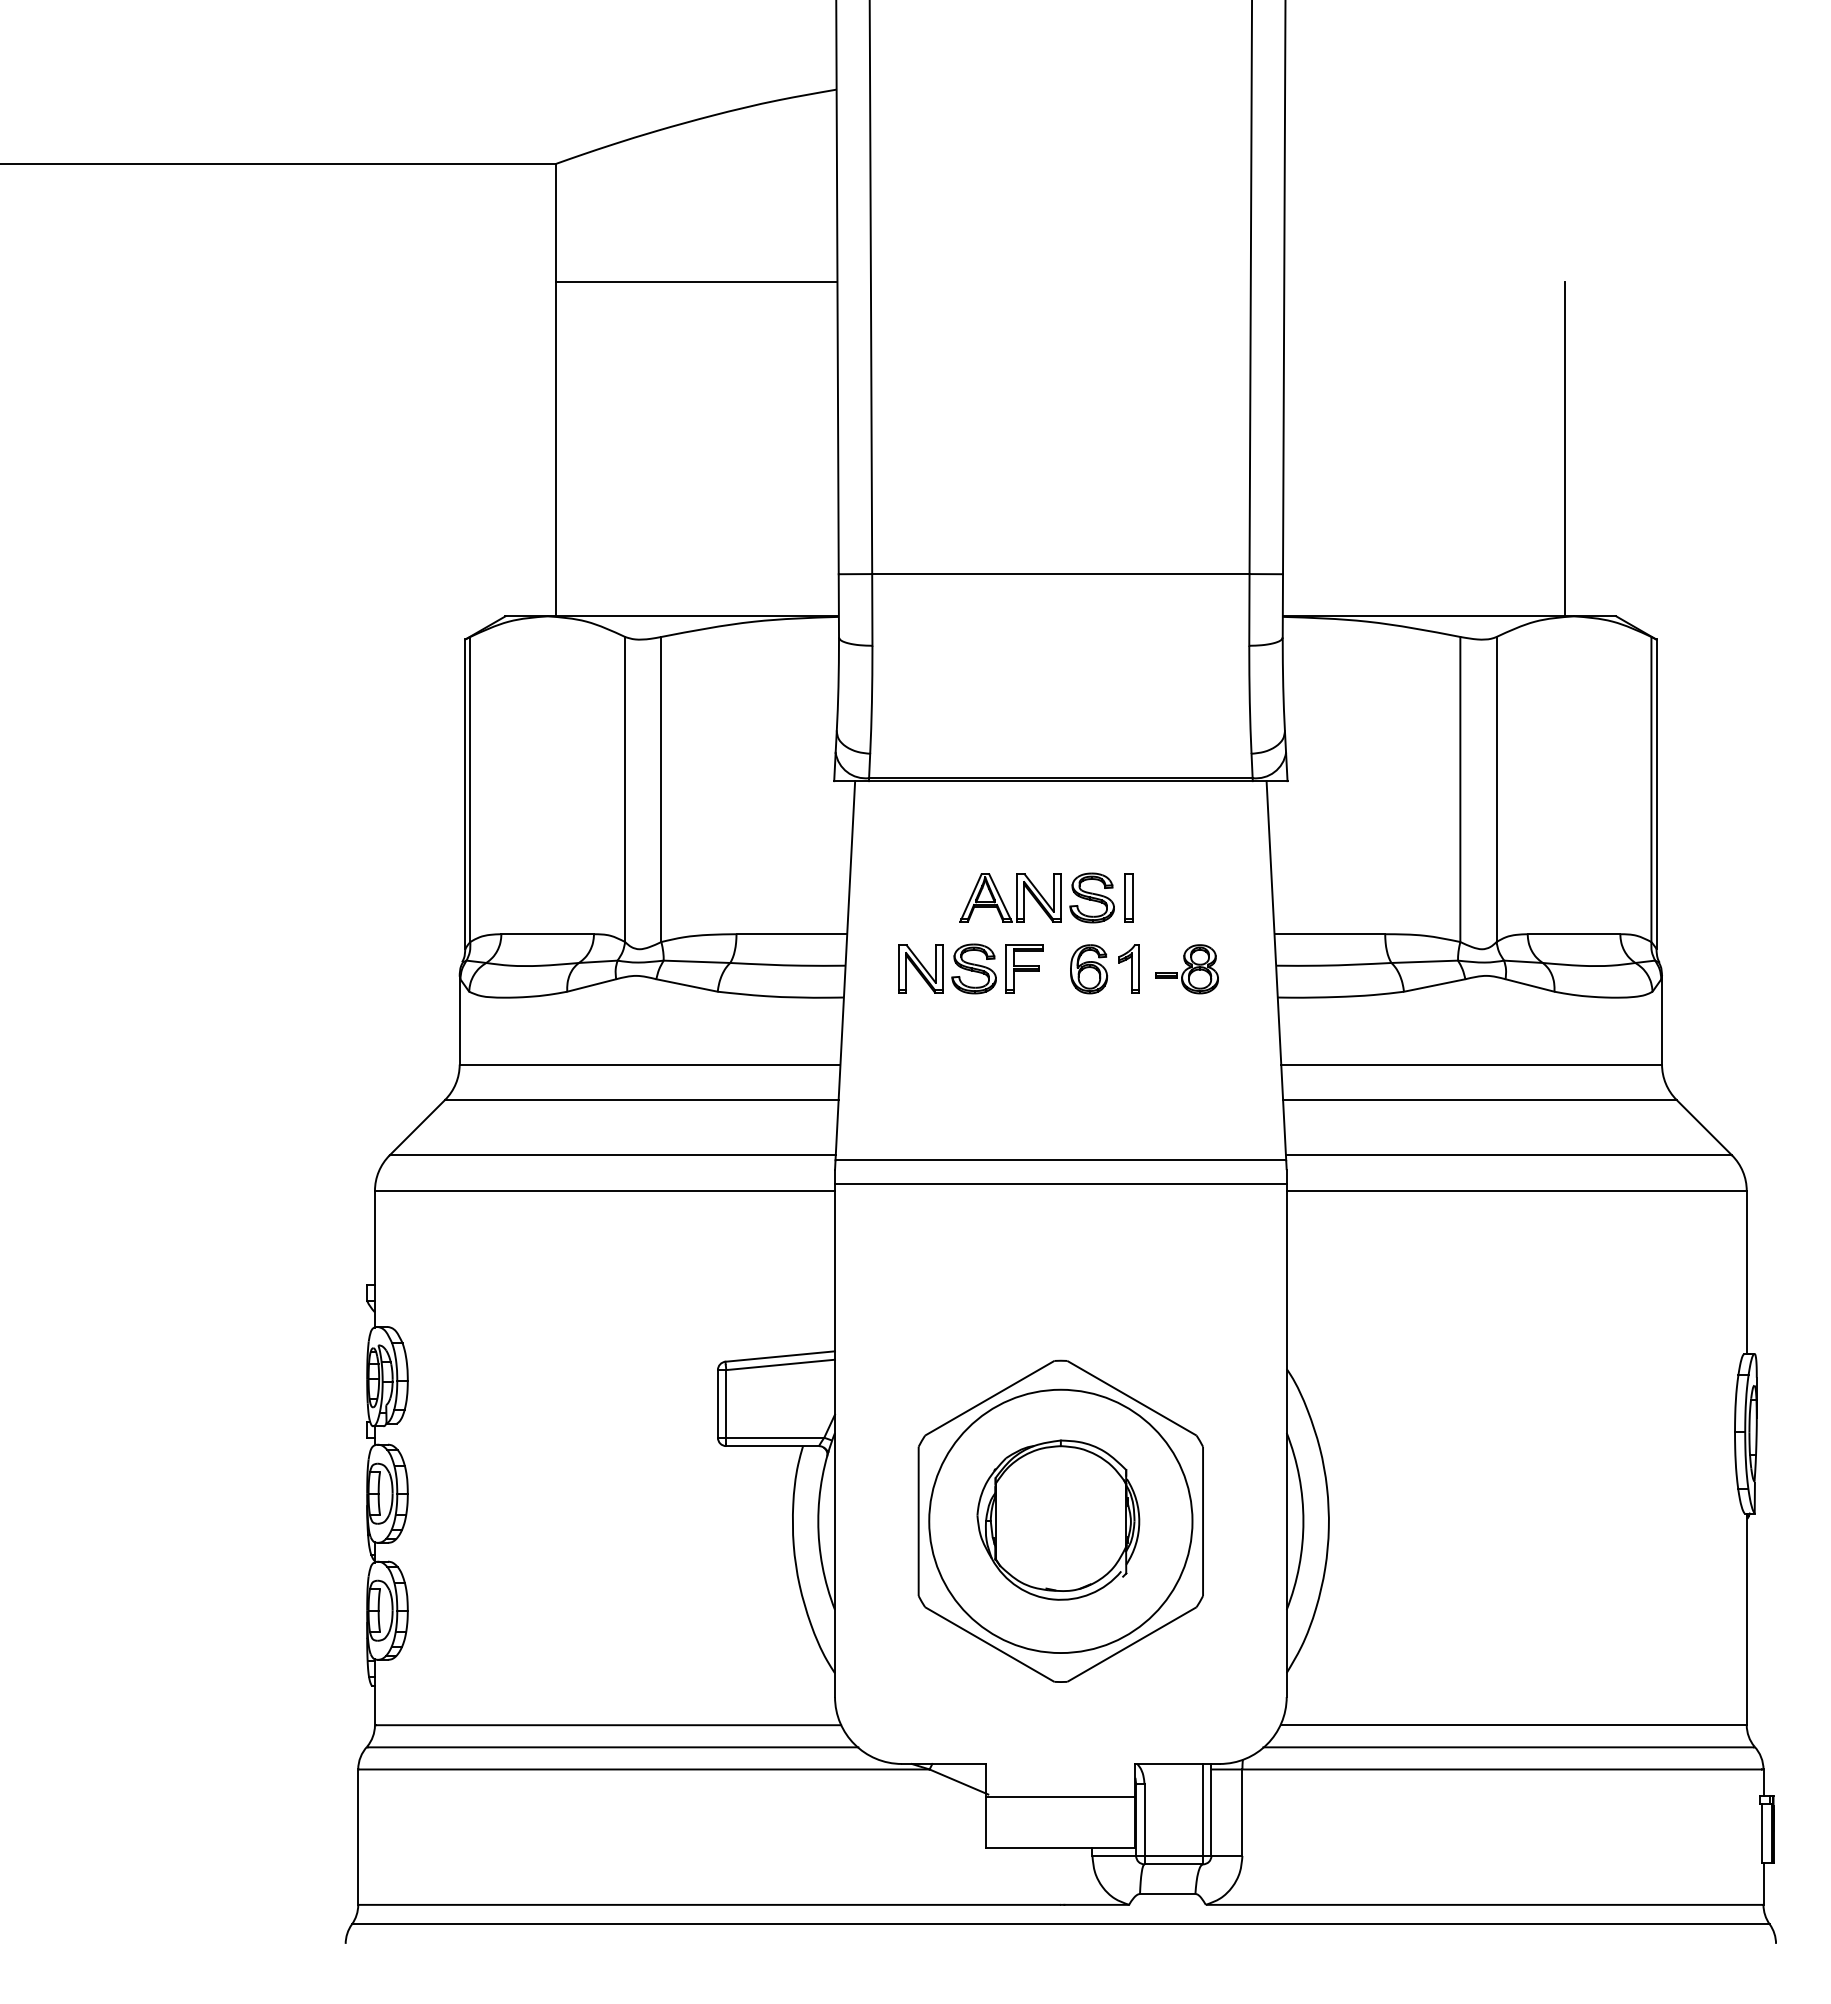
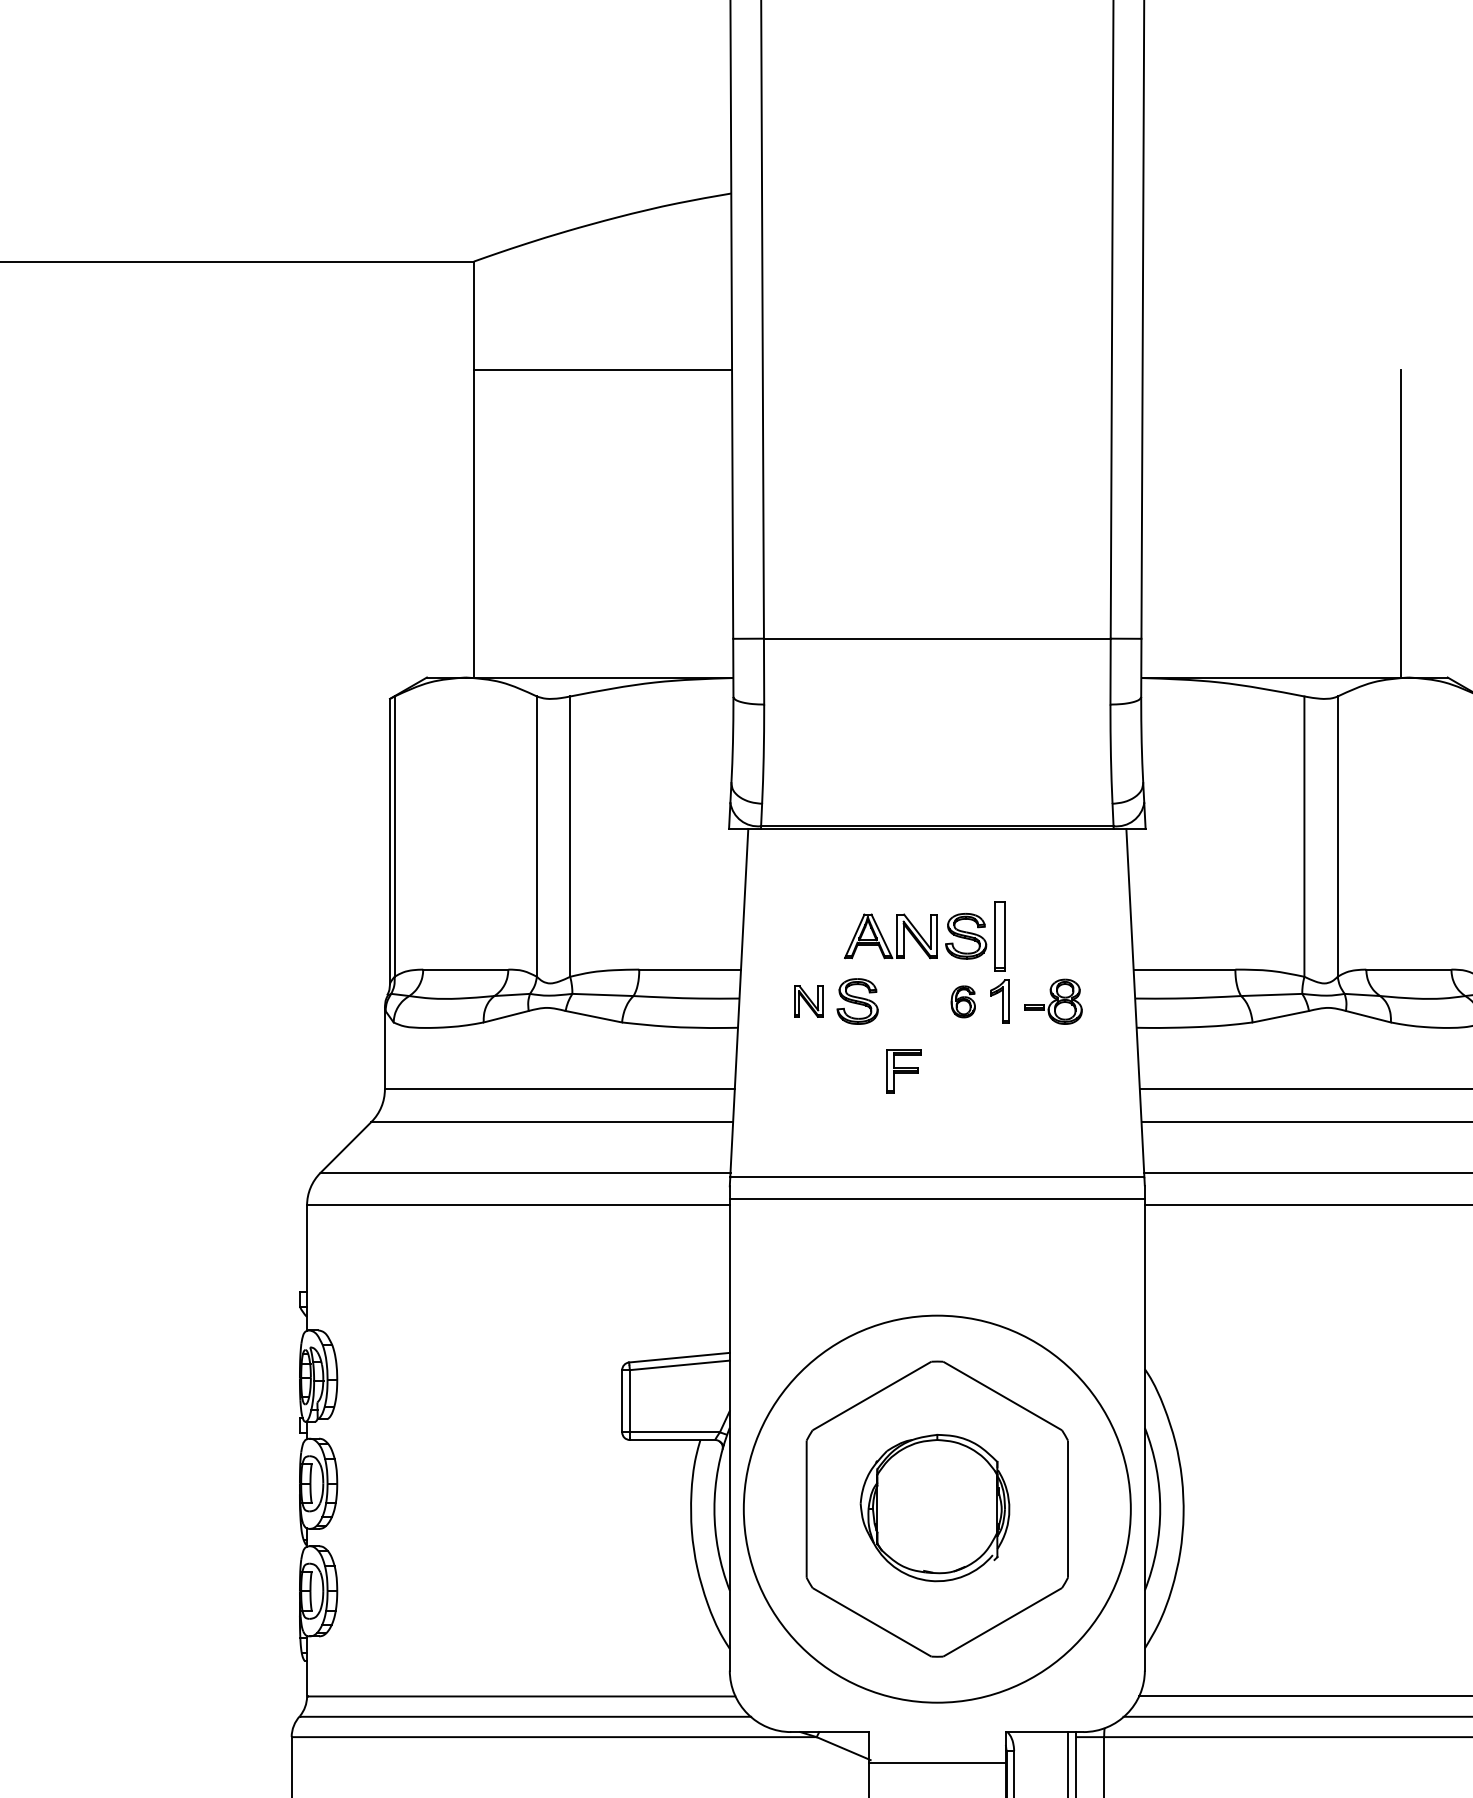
part: (1128, 897) -> (999, 935), size x1.6
part: (920, 968) -> (808, 1001), size x0.7
part: (1024, 968) -> (903, 1070), moved
part: (1089, 969) -> (963, 1002), size x0.7
circle: (1060, 1521) -> (936, 1509), size x1.6

